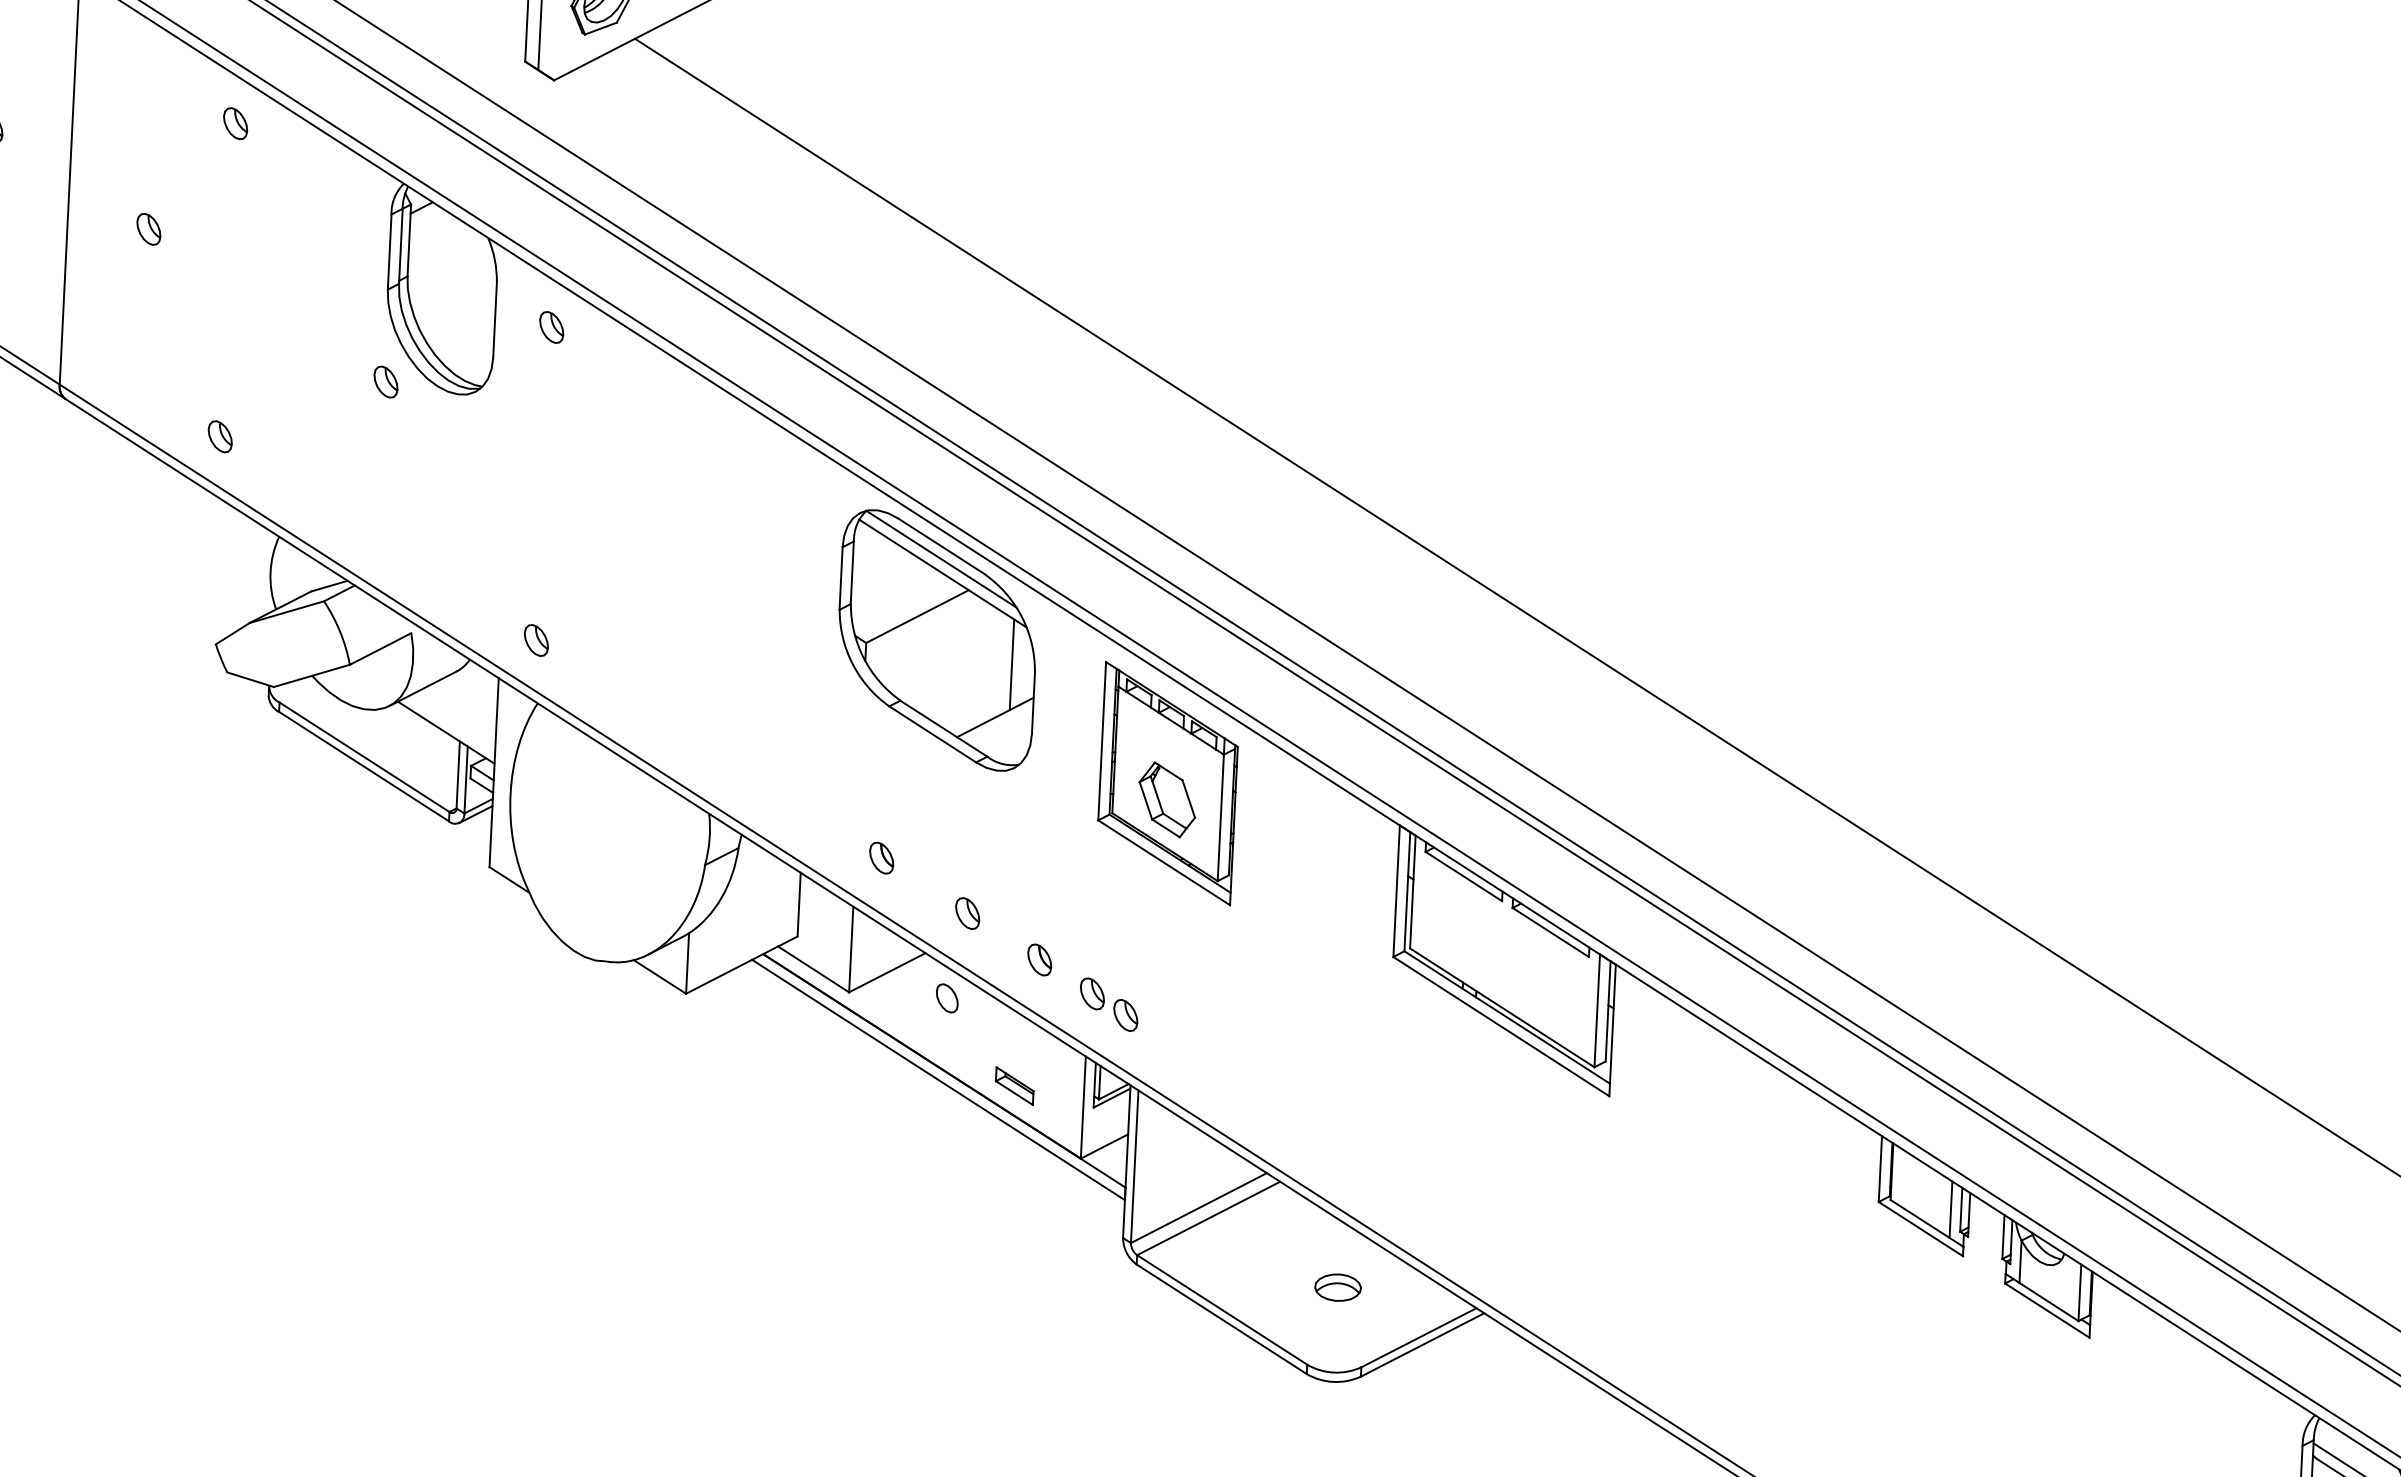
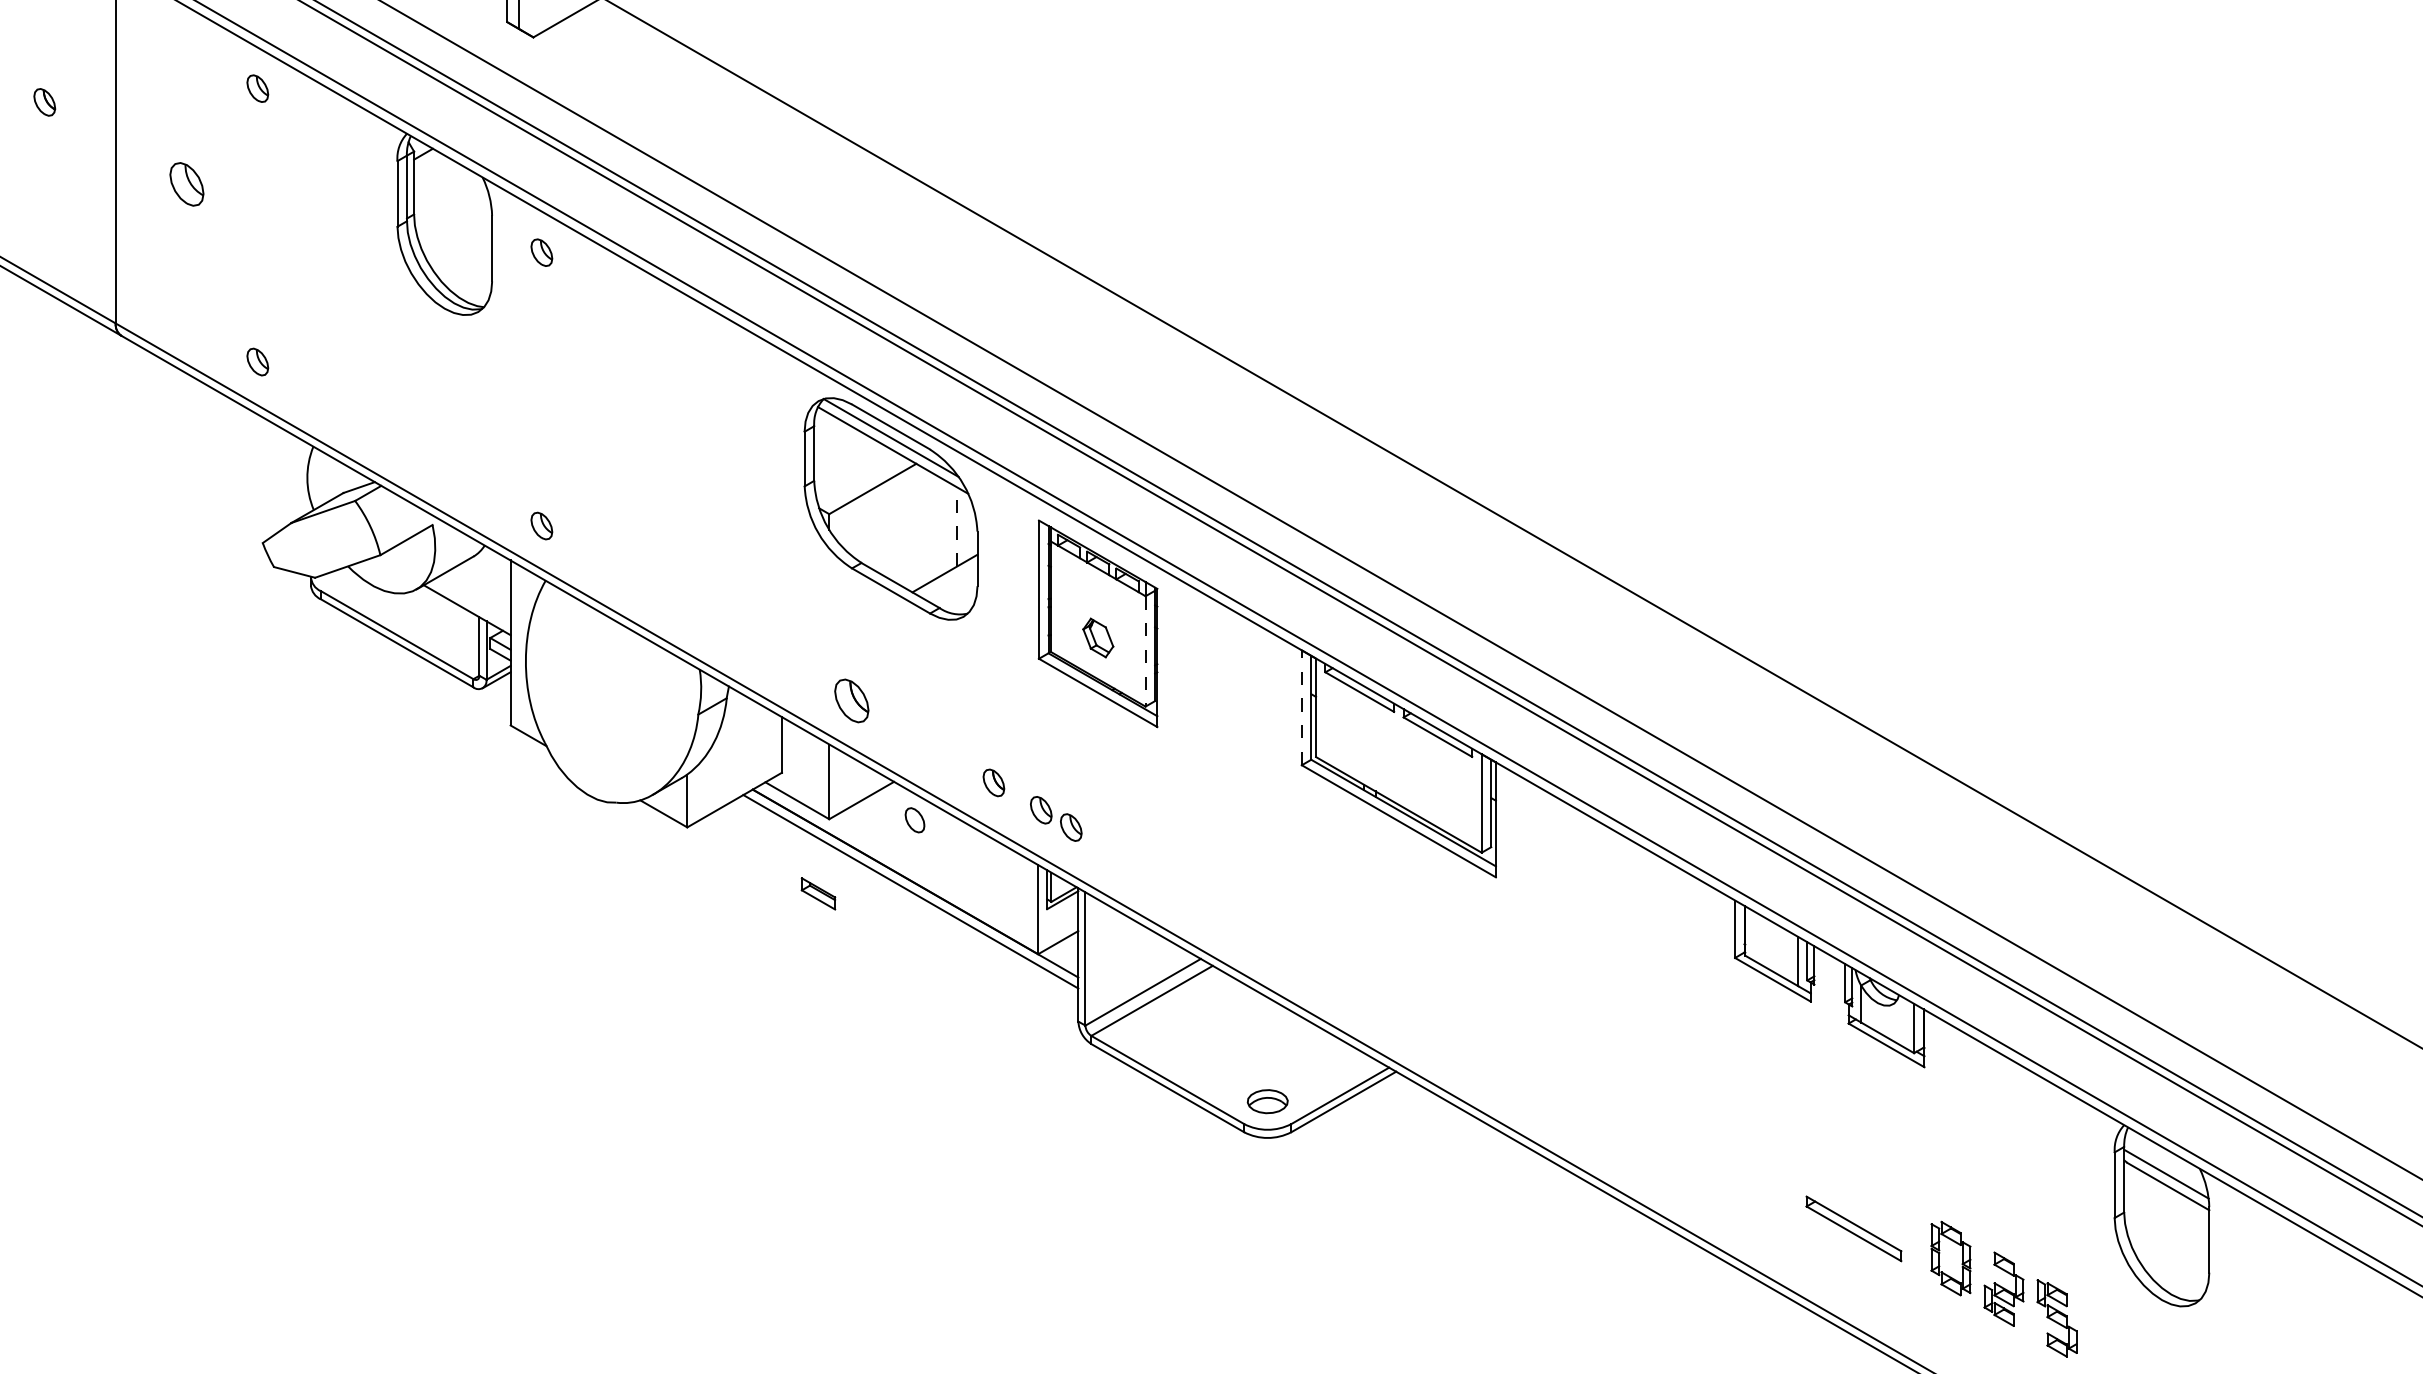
part: (148, 229) -> (186, 184), size x1.6
part: (385, 382) -> (399, 307), removed
line: (1012, 664) -> (957, 526), solid -> dashed
part: (1167, 799) -> (1098, 637), size x0.6
line: (1220, 817) -> (1145, 651), solid -> dashed
part: (881, 857) -> (851, 700), size x1.6
line: (1396, 890) -> (1301, 707), solid -> dashed
part: (966, 913) -> (928, 745), removed
part: (1014, 1085) -> (818, 893), moved
part: (1337, 1287) -> (1267, 1101), moved

